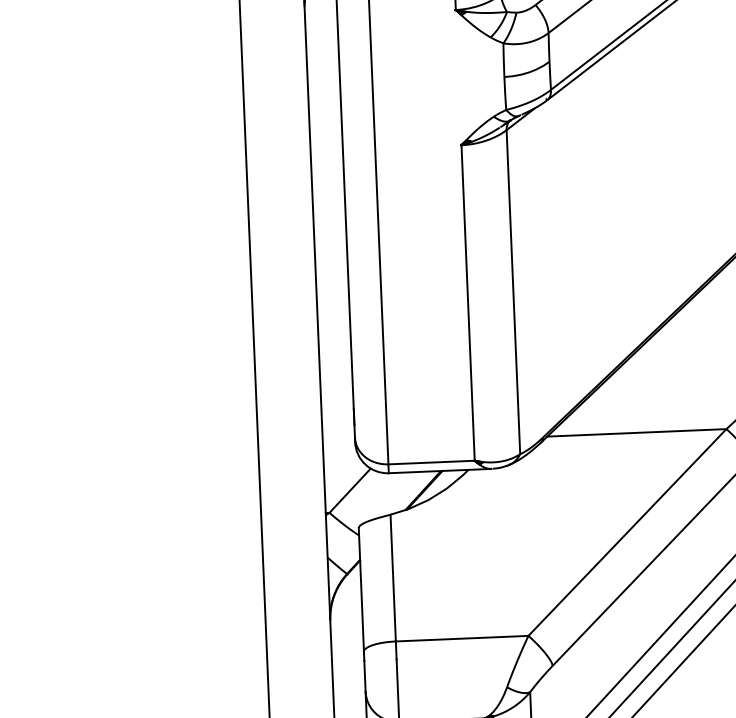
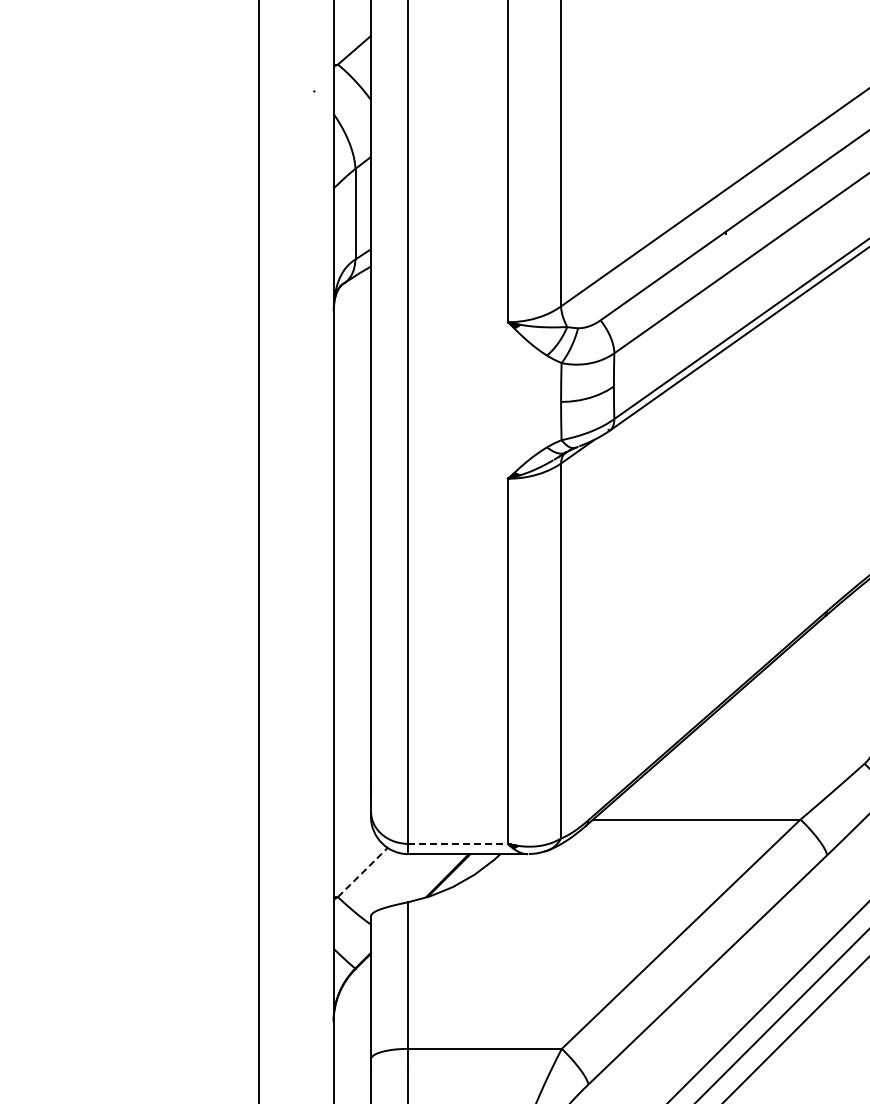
line: (431, 462) -> (458, 843), solid -> dashed
line: (351, 489) -> (364, 871), solid -> dashed

